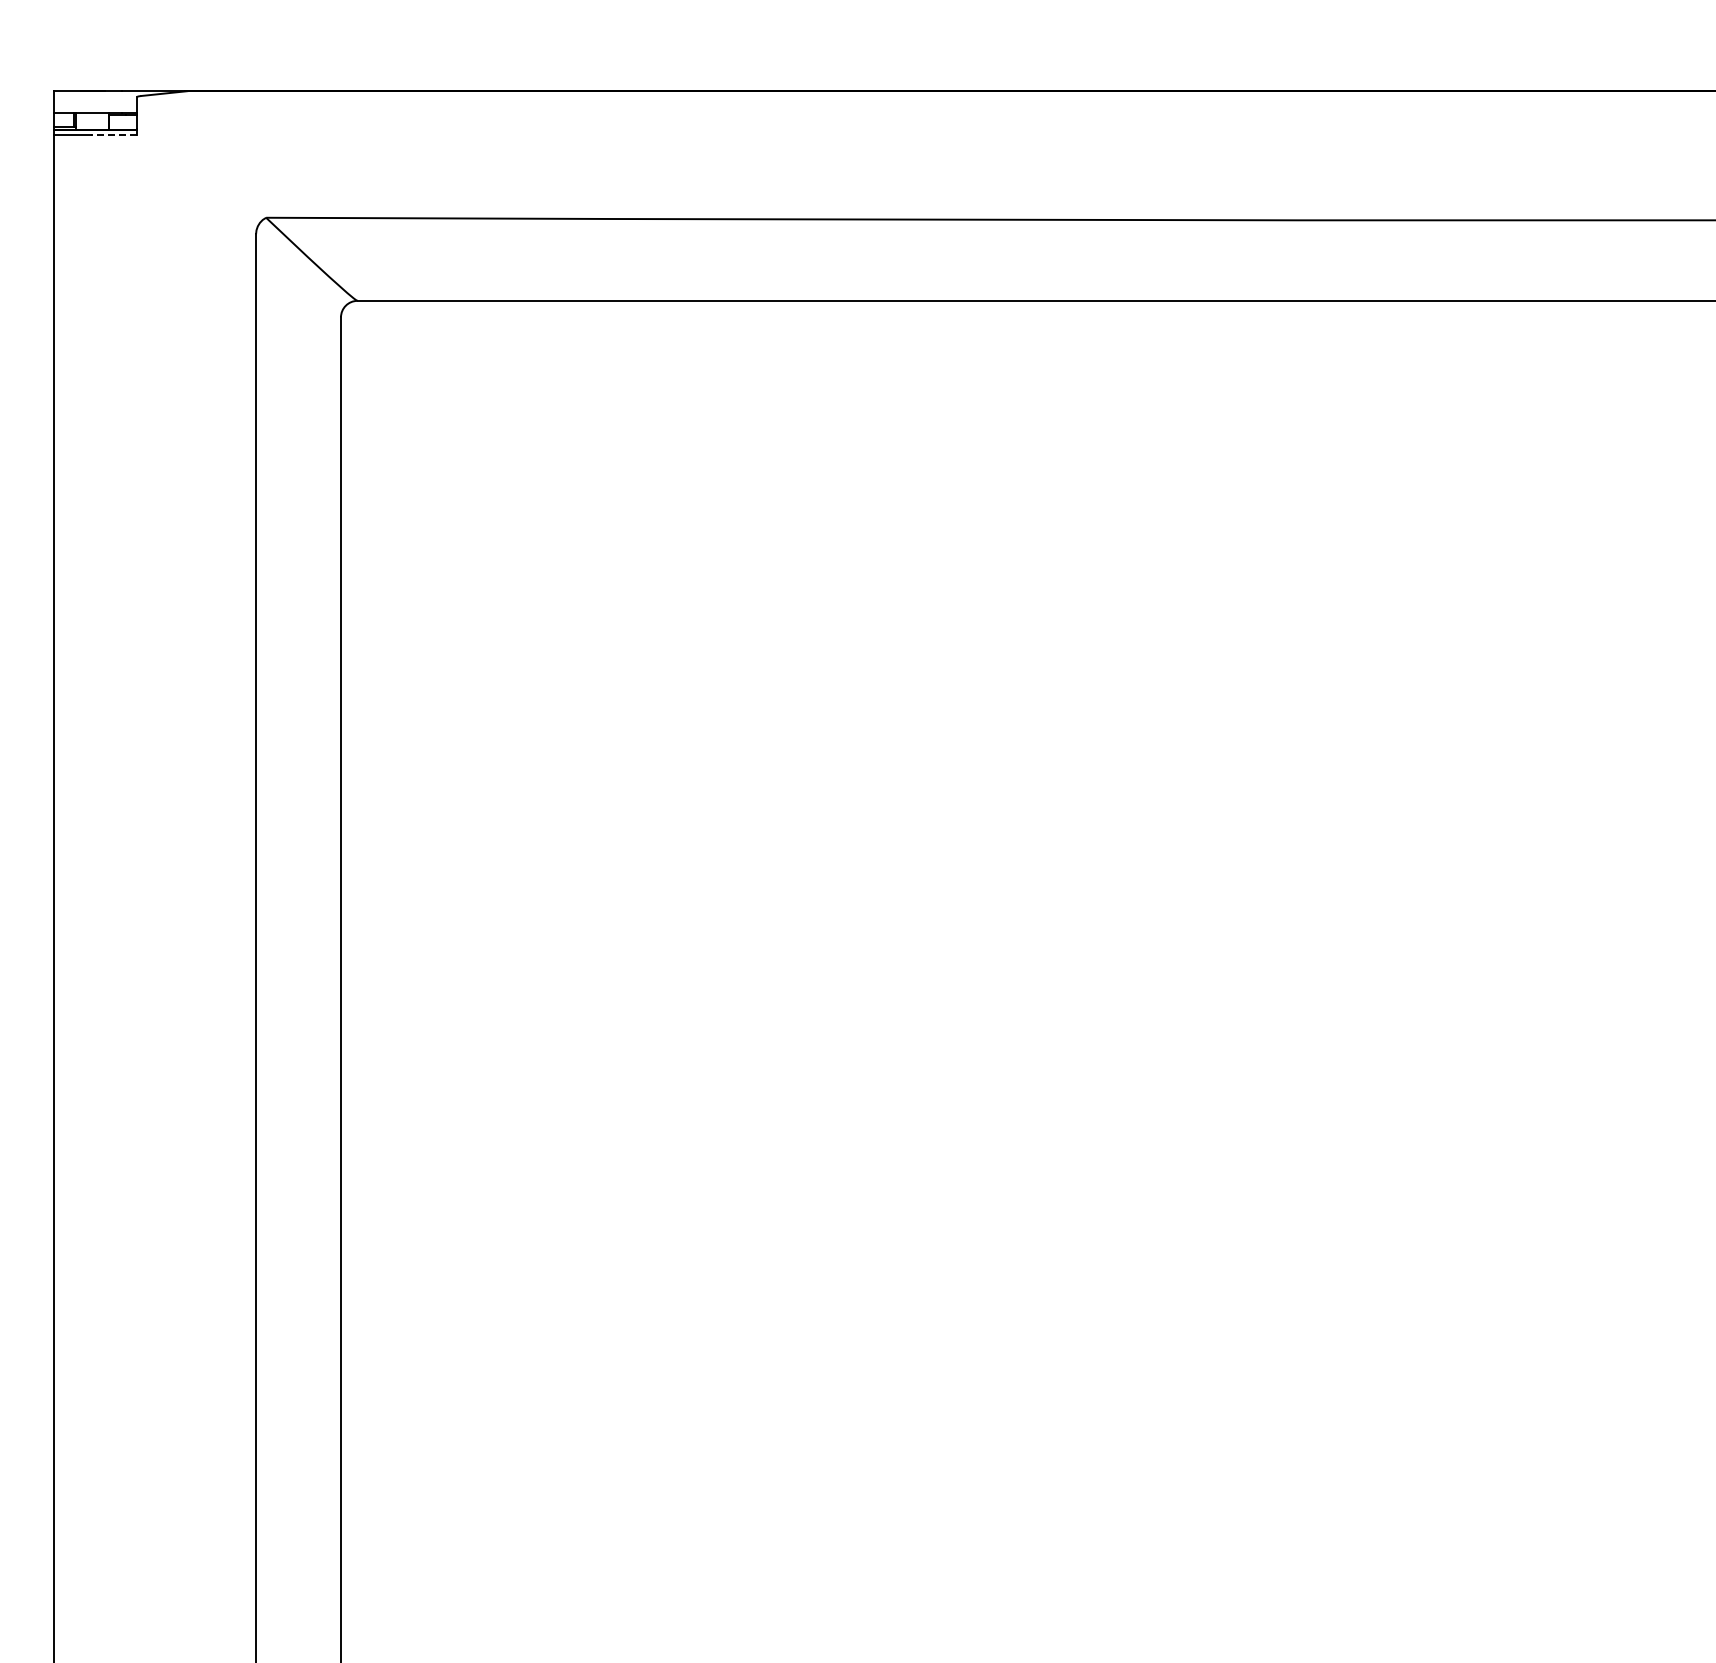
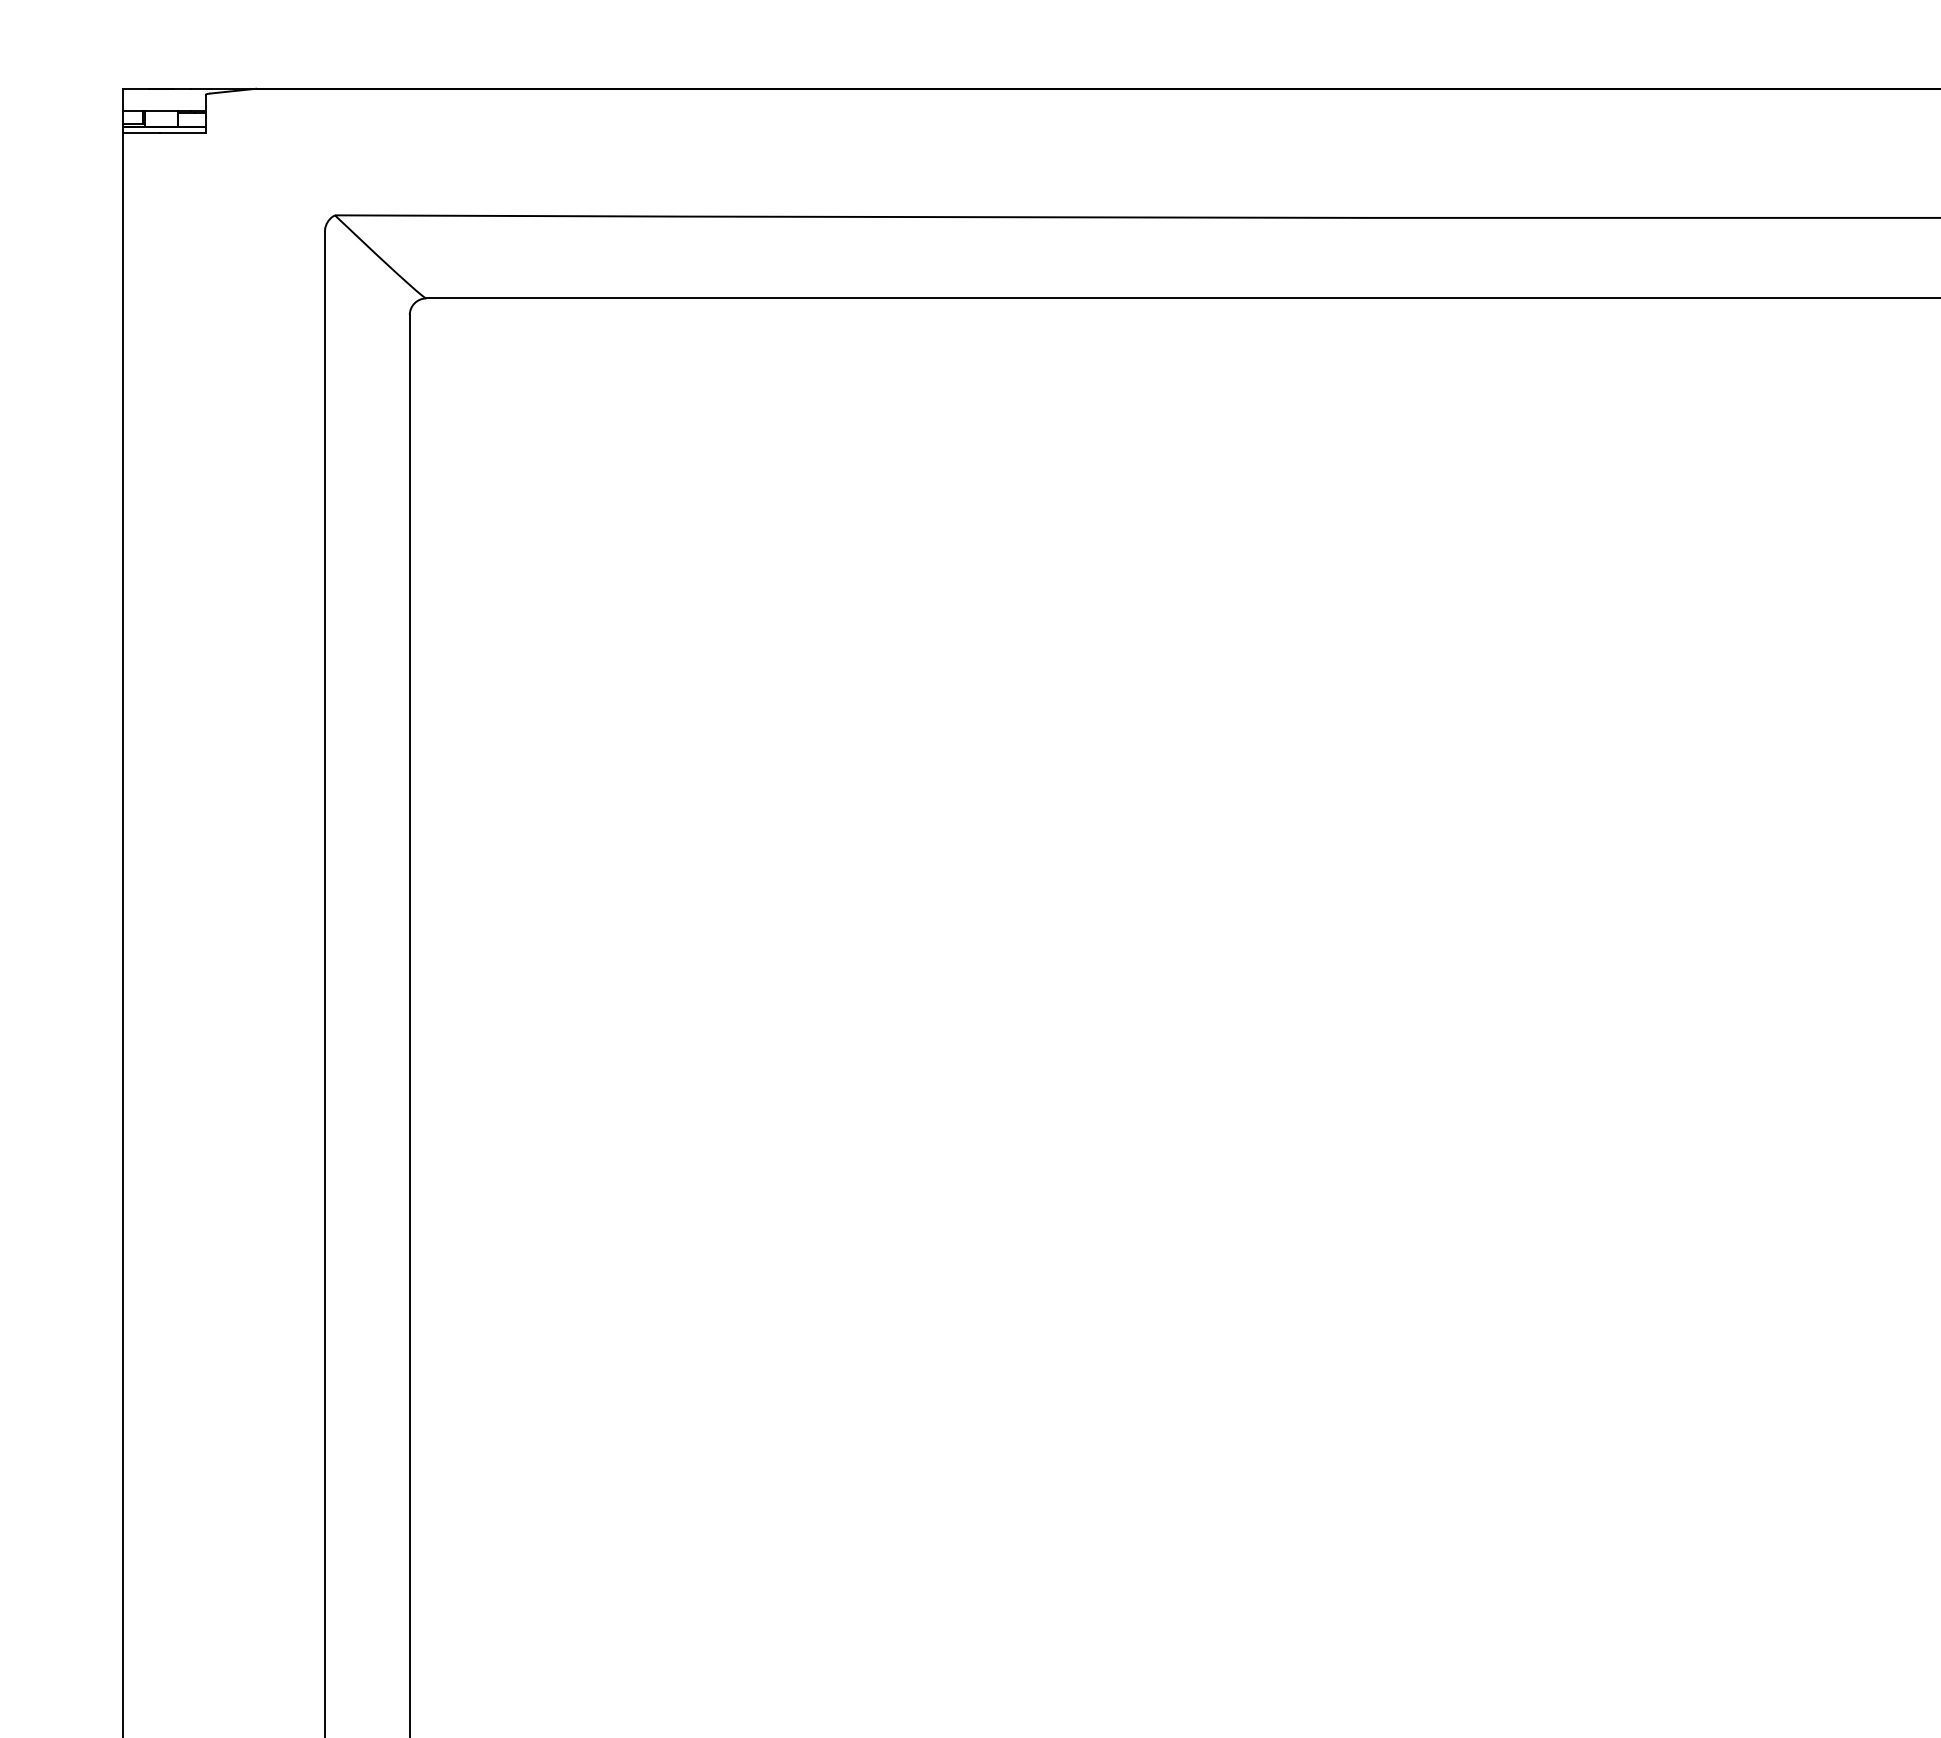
line: (113, 134) -> (182, 132), dashed -> solid

